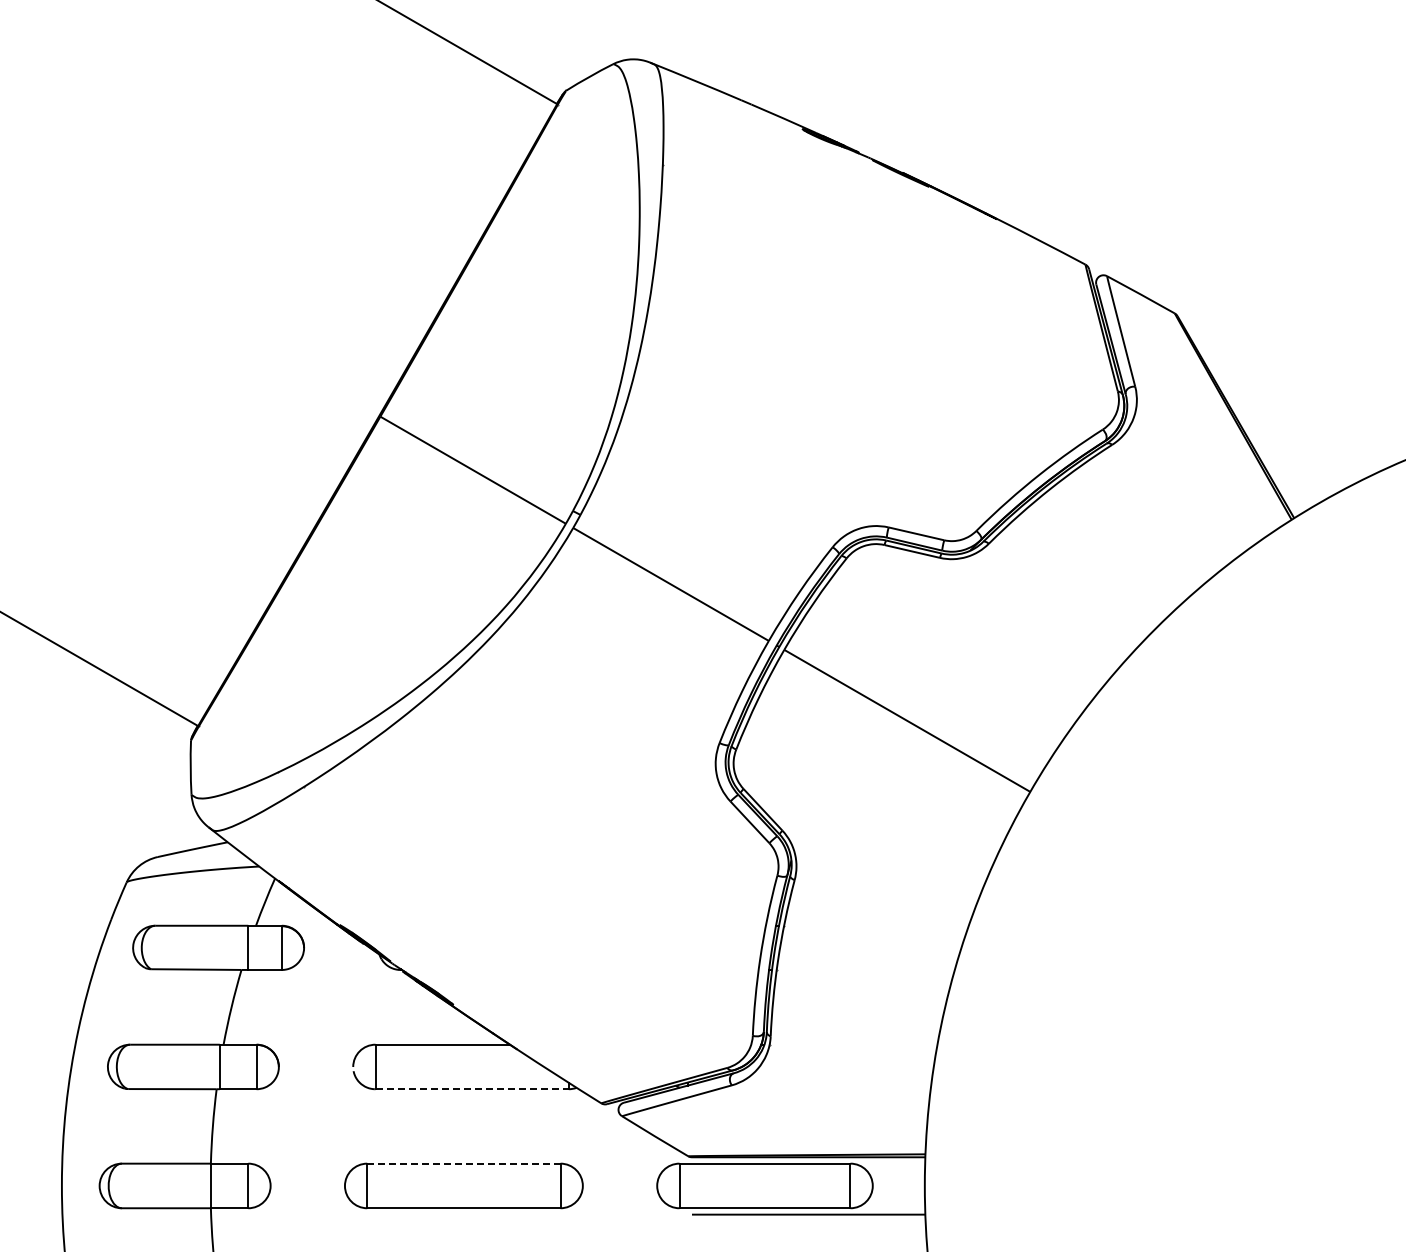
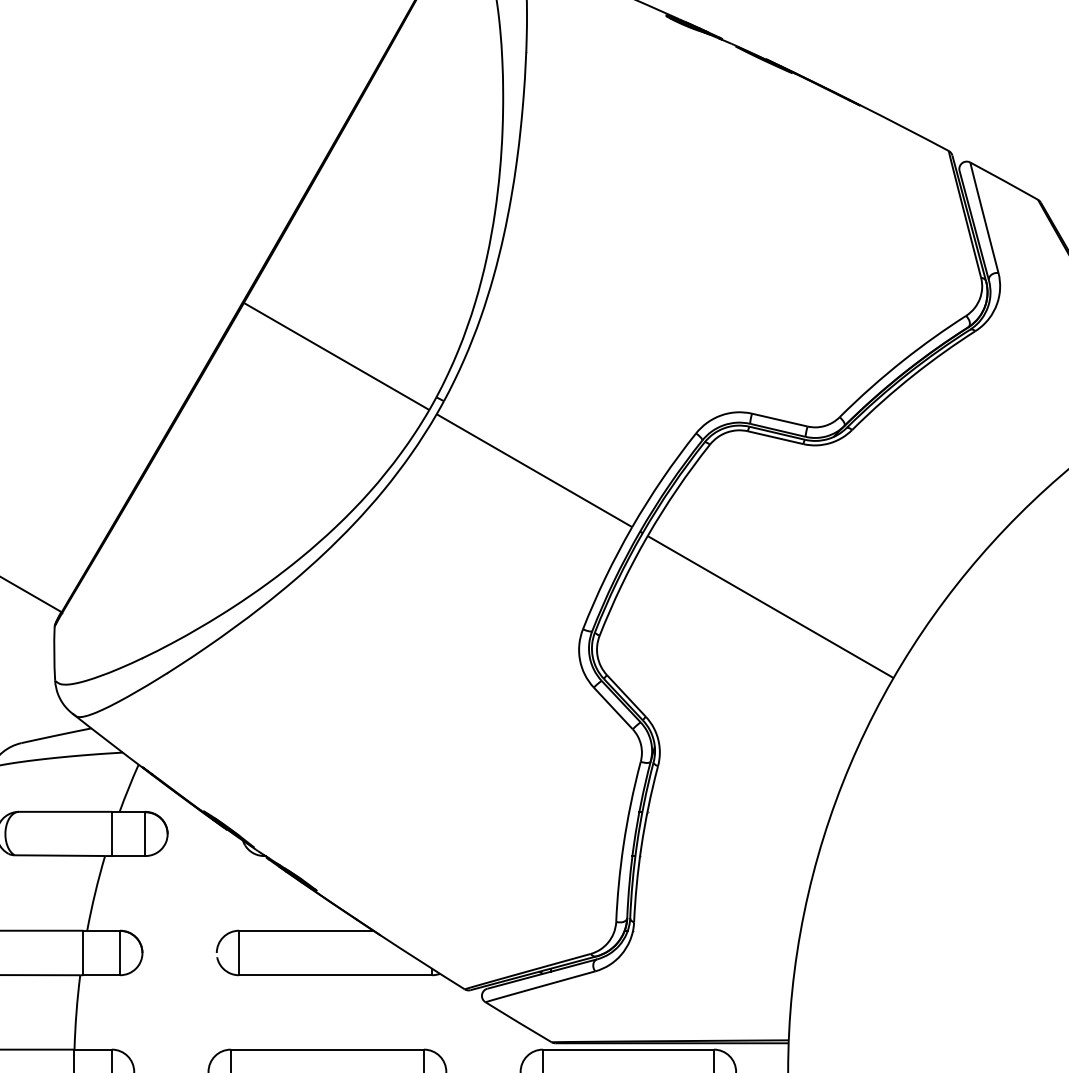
line: (472, 1089) -> (336, 975), dashed -> solid
line: (463, 1163) -> (327, 1049), dashed -> solid

